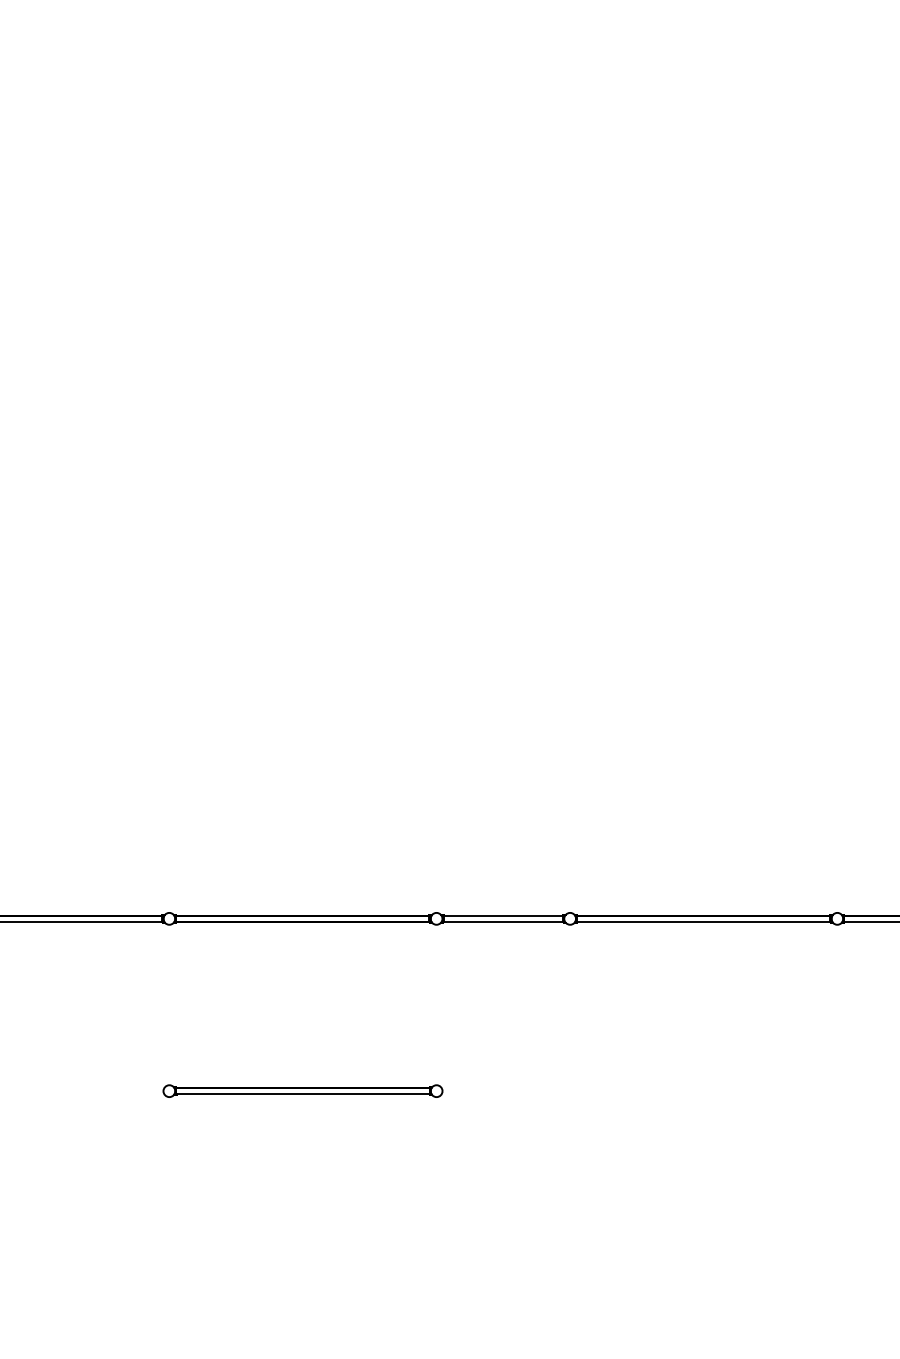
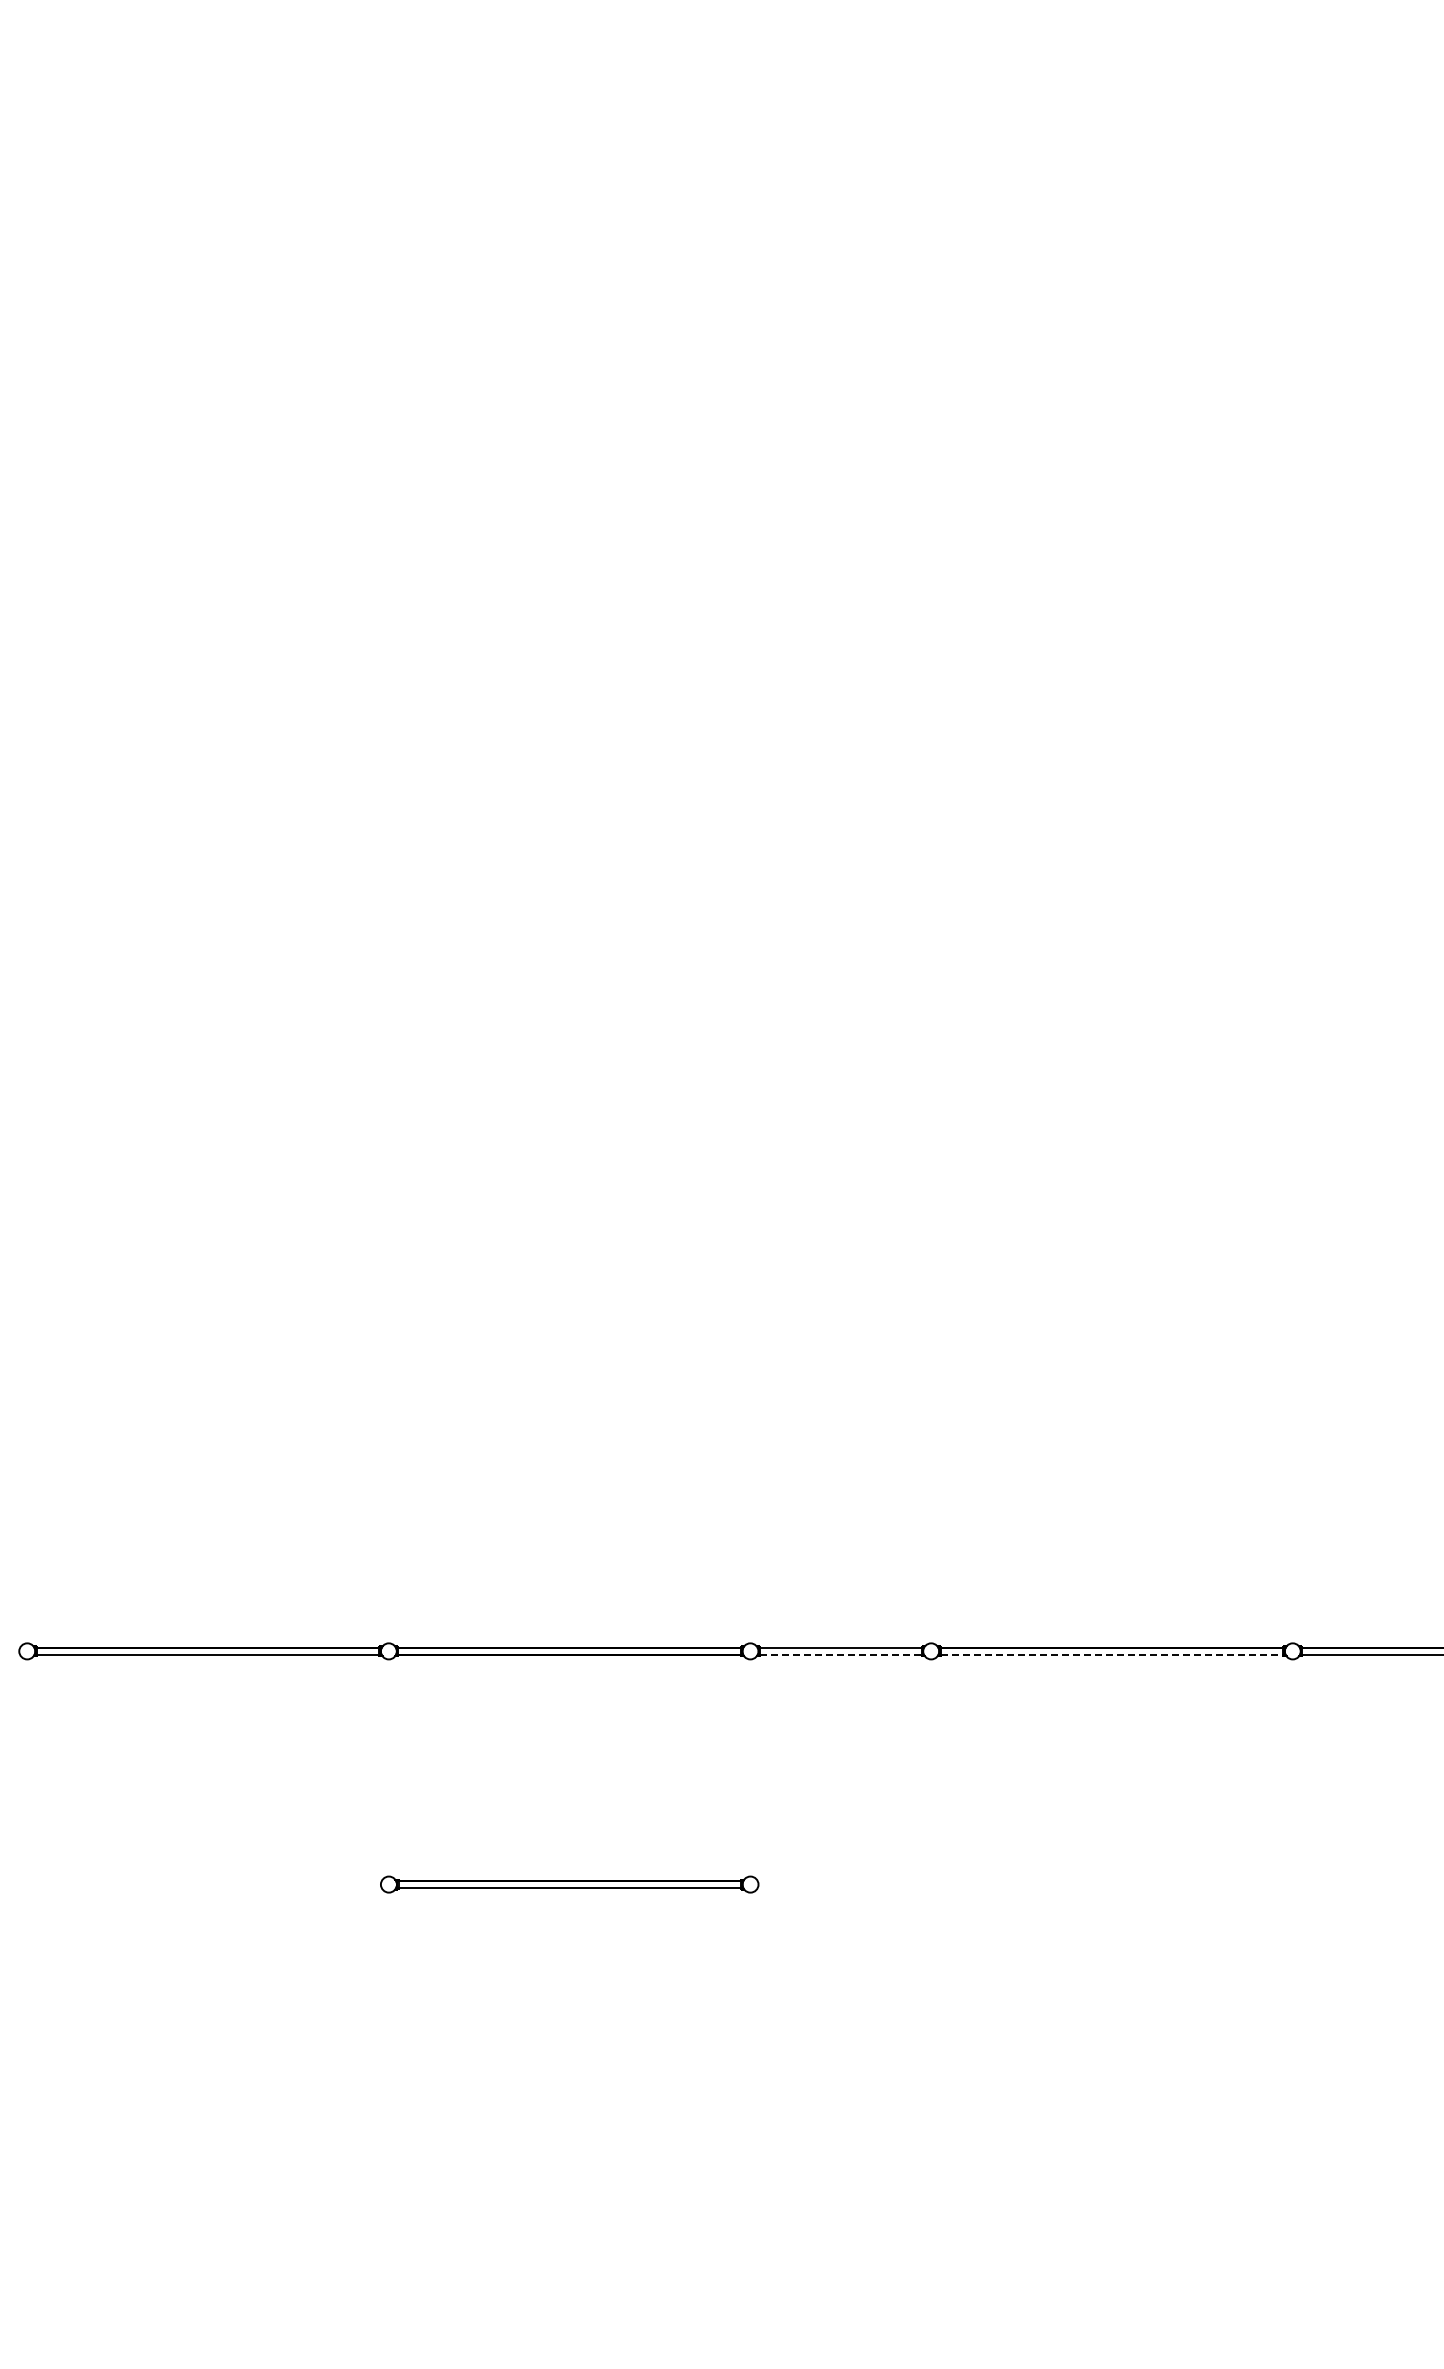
line: (503, 921) -> (840, 1655), solid -> dashed
line: (704, 921) -> (1112, 1655), solid -> dashed

